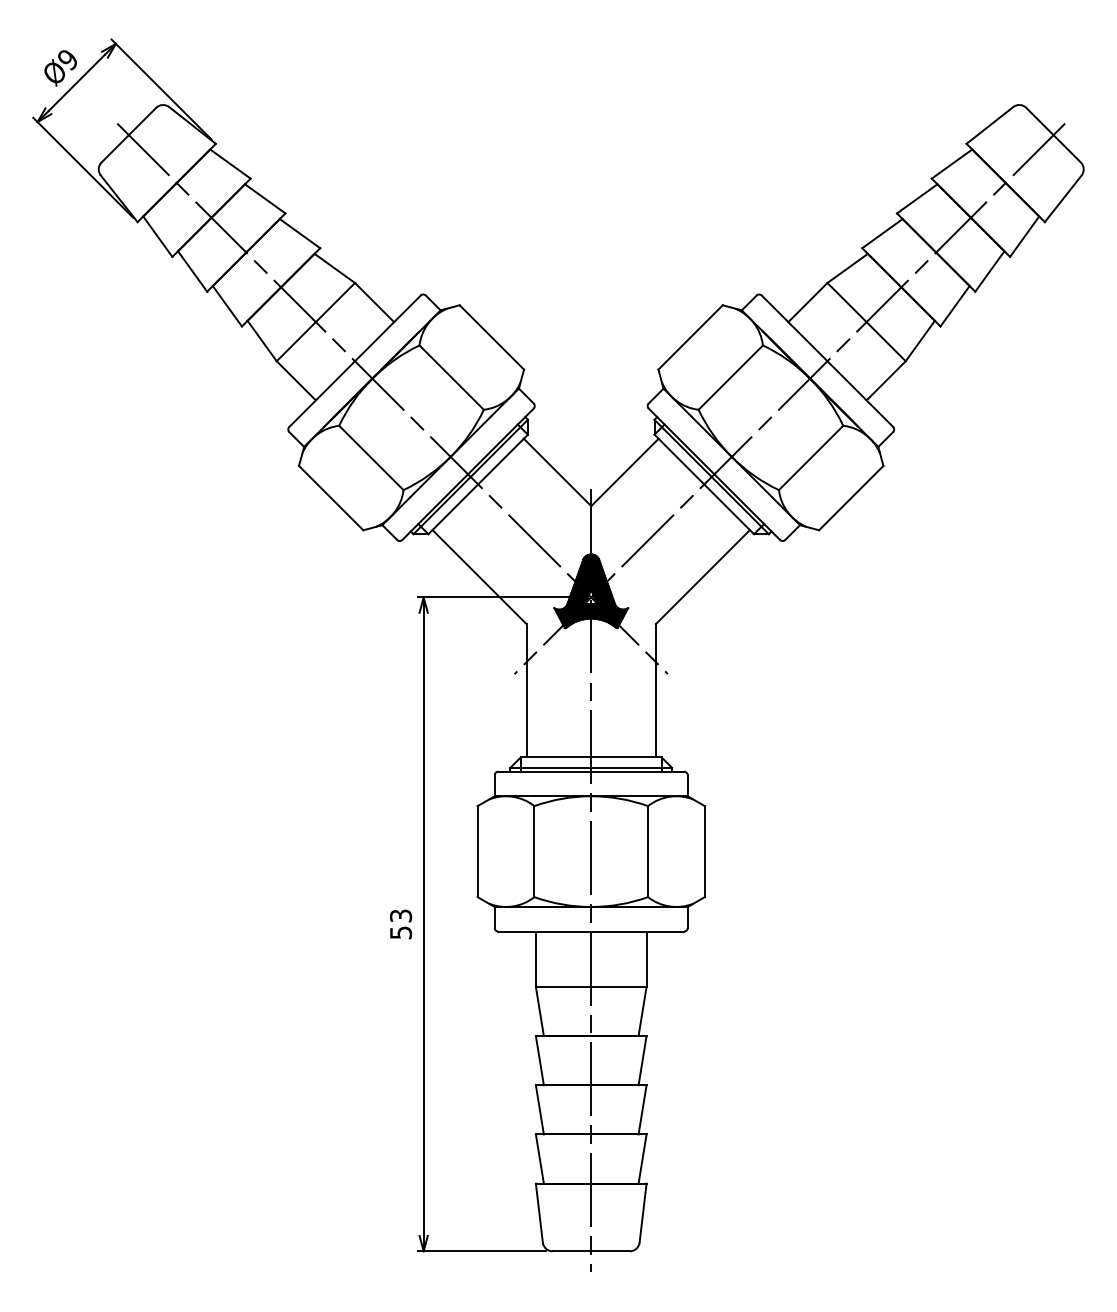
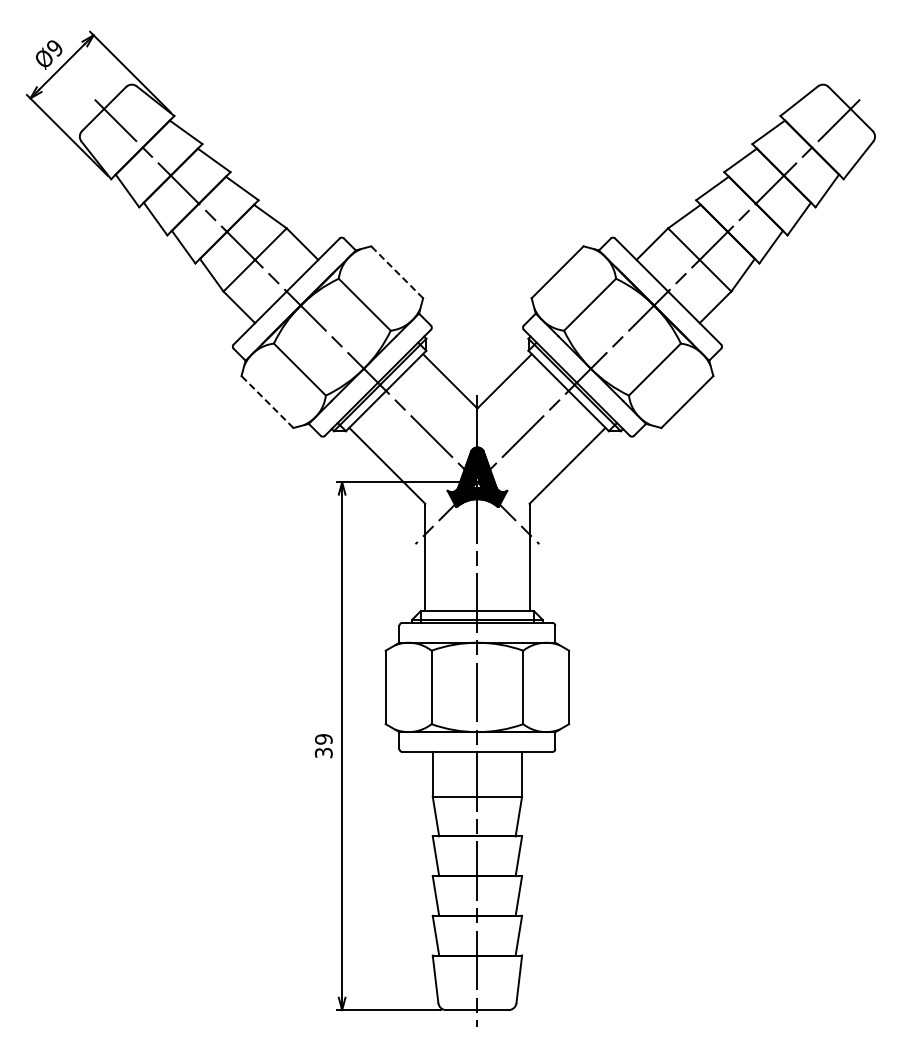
line: (492, 337) -> (397, 272), solid -> dashed
line: (331, 498) -> (267, 402), solid -> dashed
text: (400, 923) -> (323, 745), 53 -> 39

